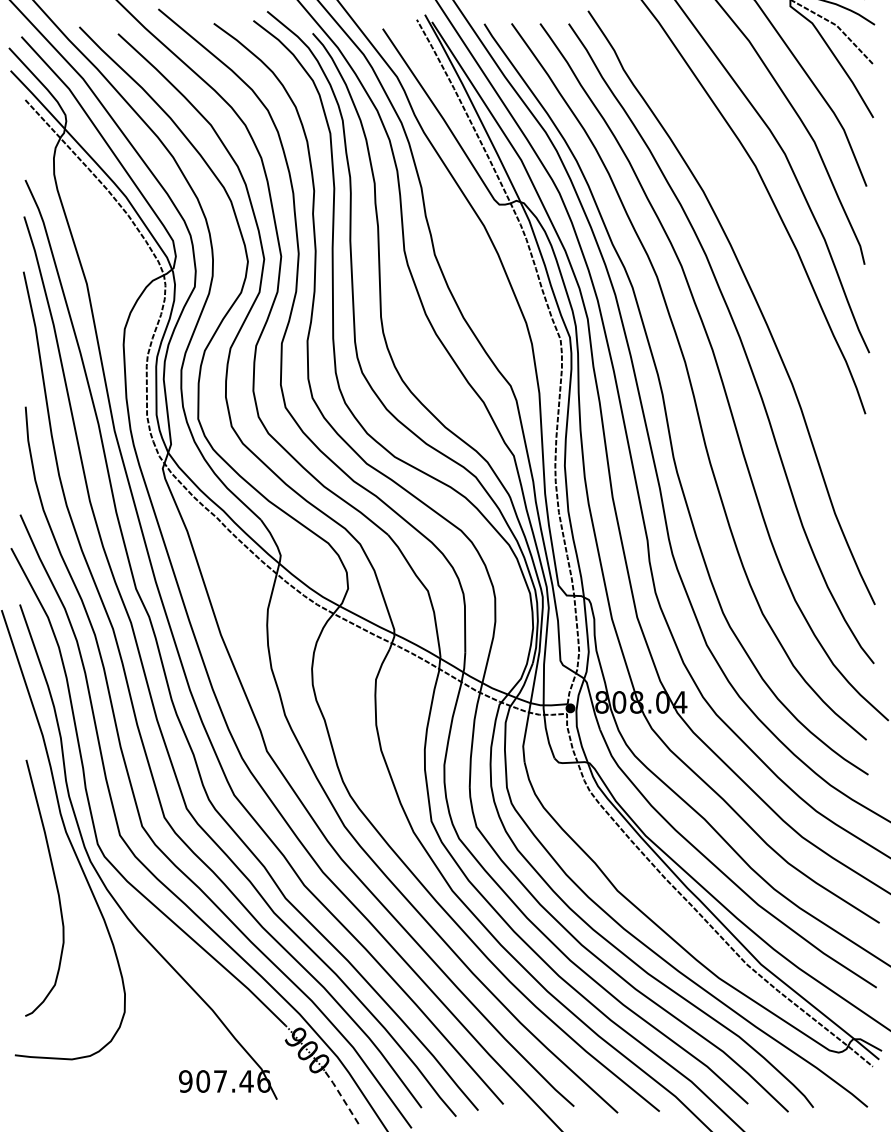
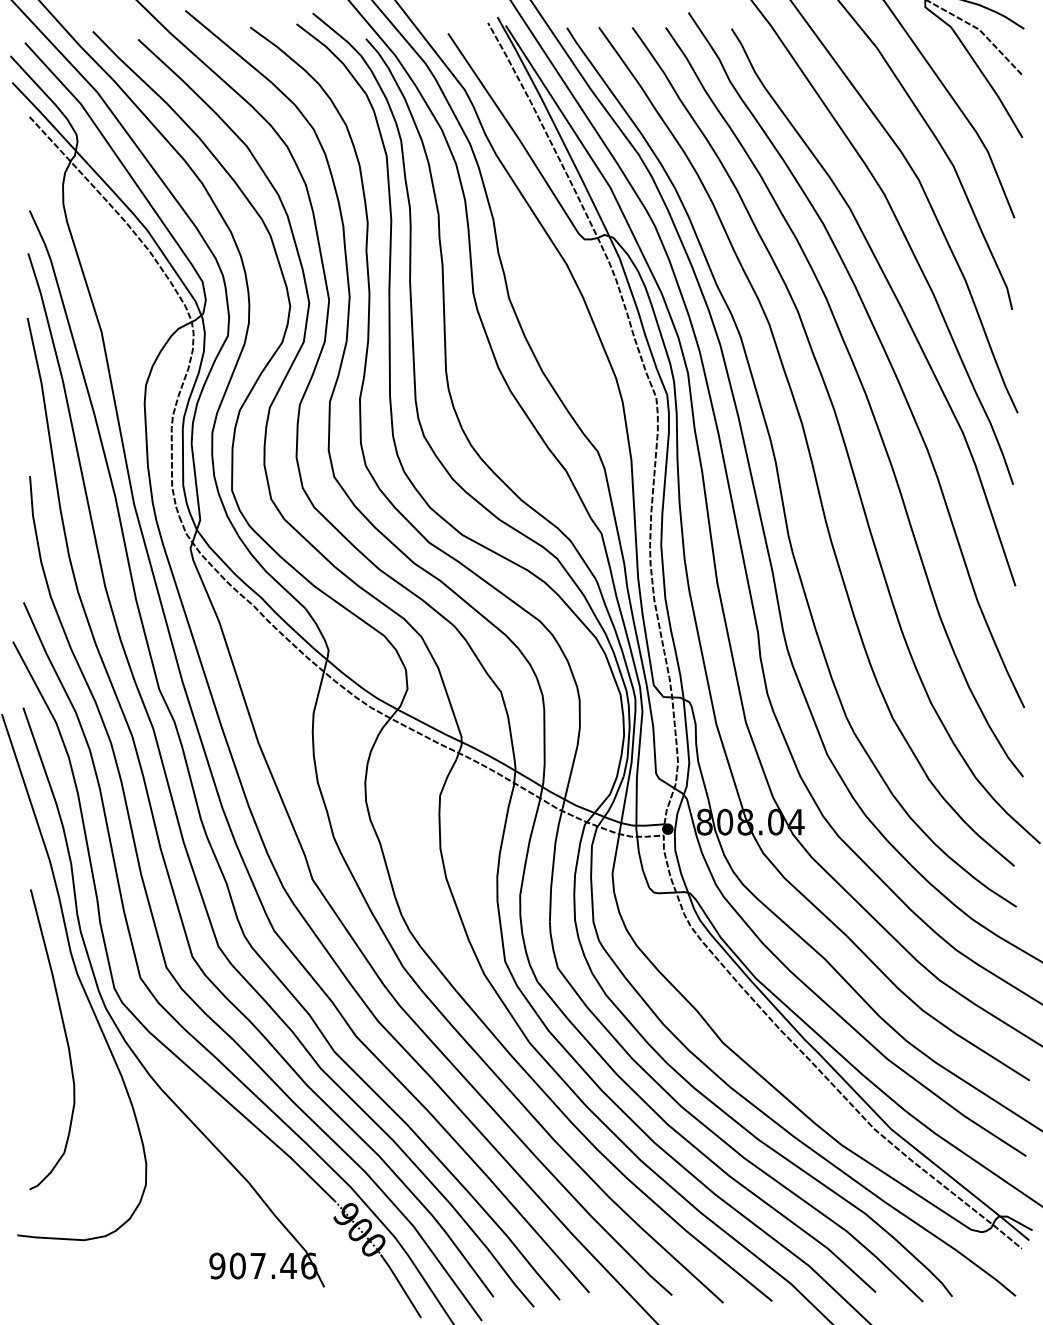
curve: (764, 254) -> (894, 297), added
line: (342, 1098) -> (400, 1285), dashed -> solid

